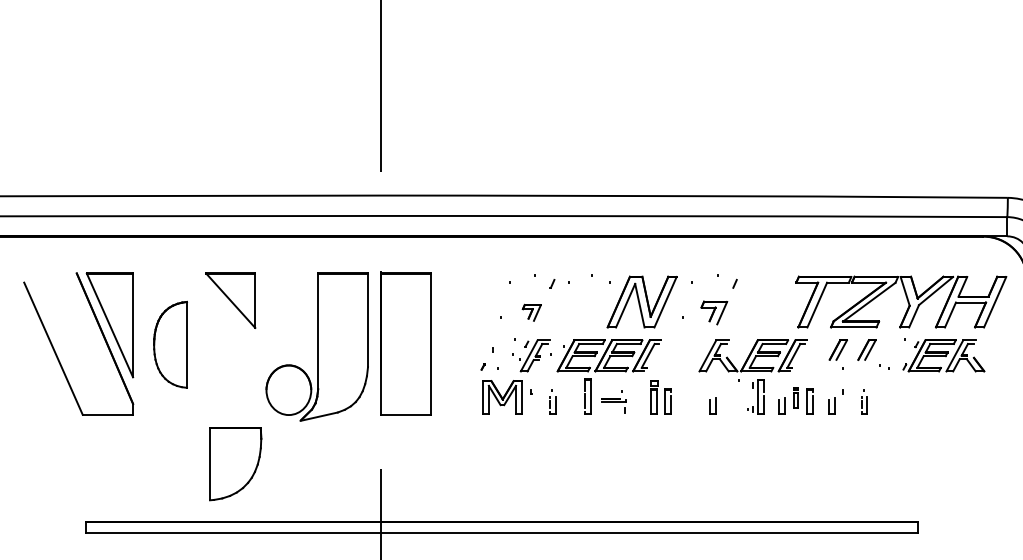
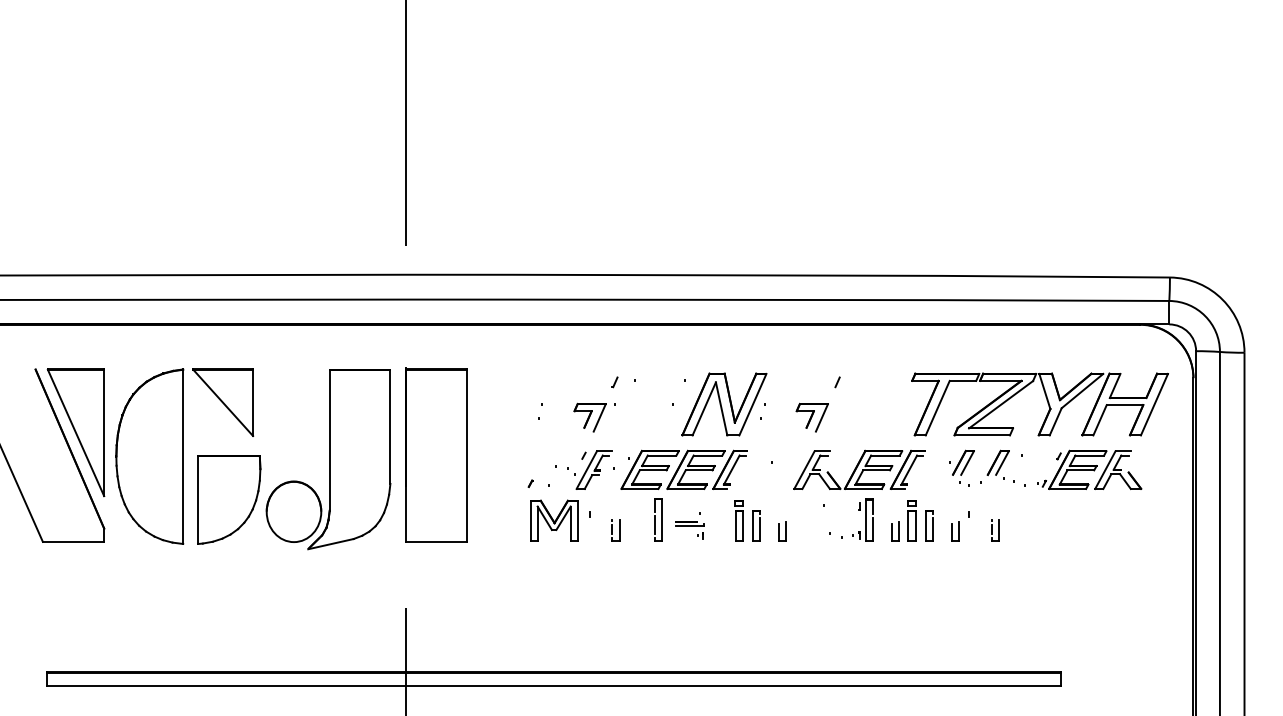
part: (531, 312) -> (589, 417), size x1.43
part: (170, 344) -> (149, 456), size x1.67
part: (795, 397) -> (911, 520), size x1.67
part: (712, 406) -> (782, 531), moved
part: (235, 463) -> (229, 499), moved

